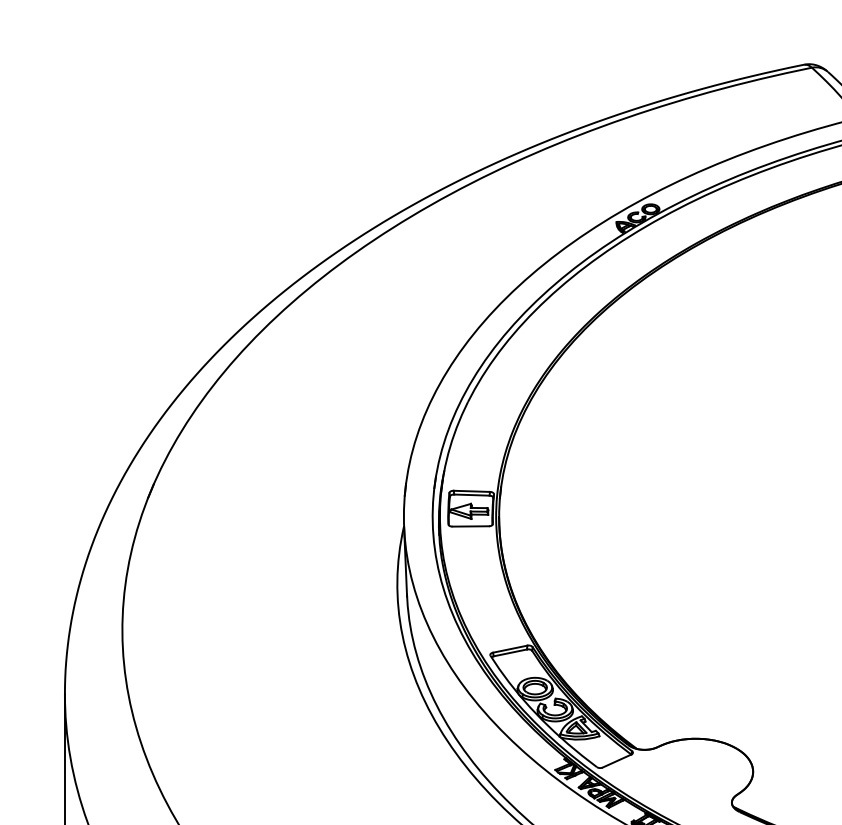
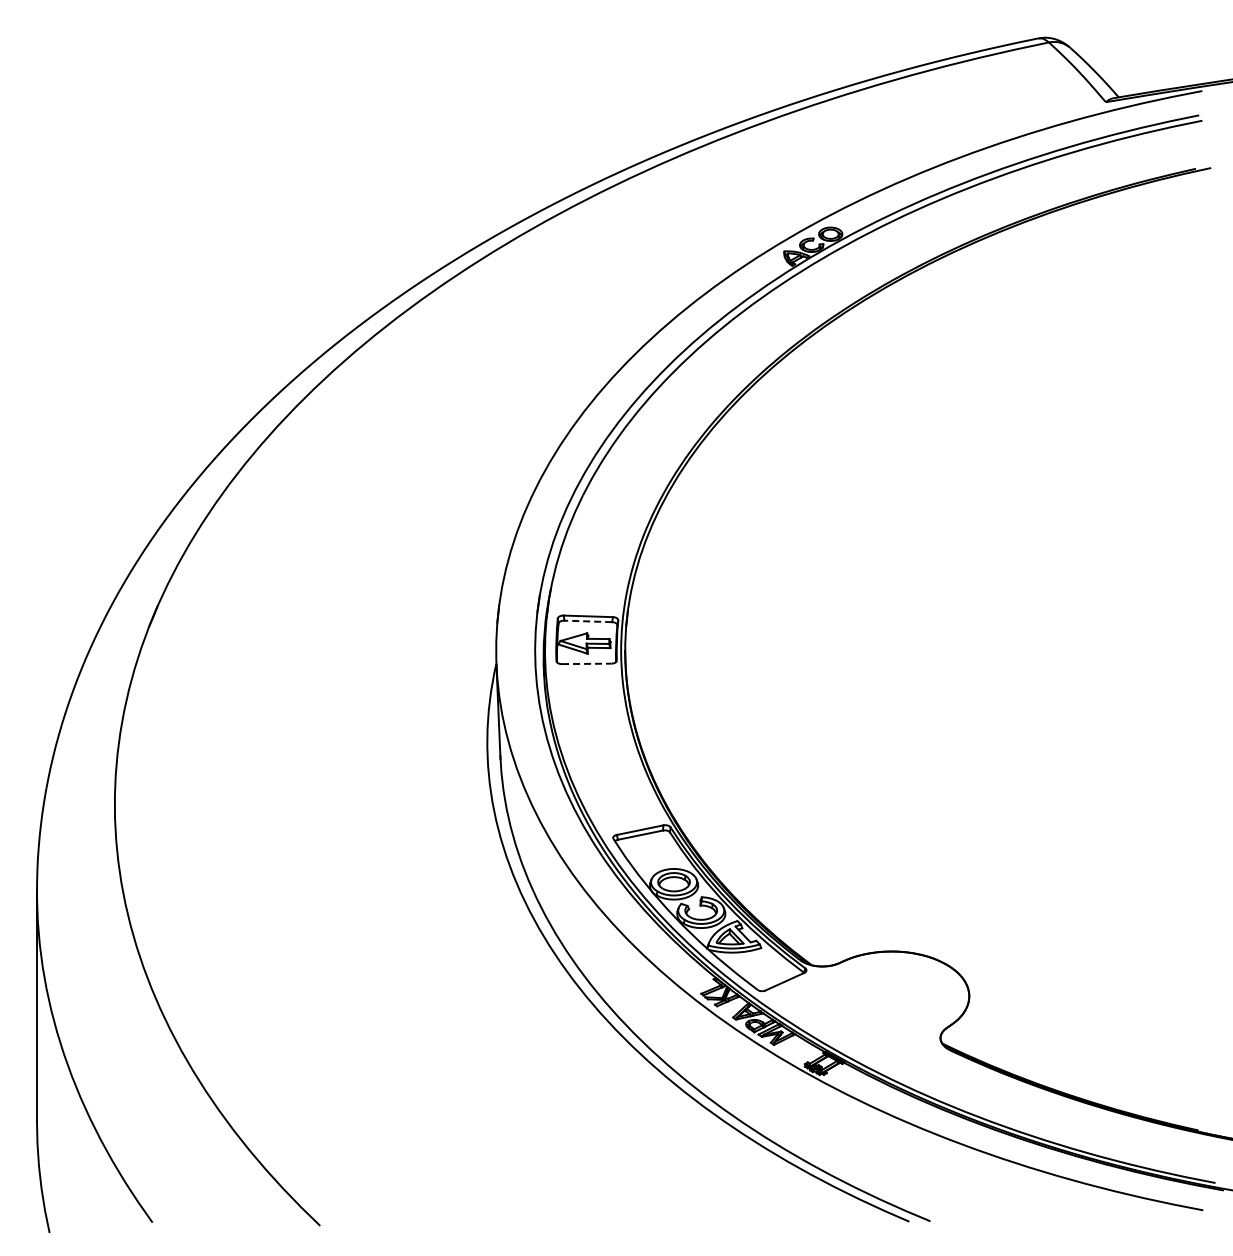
line: (472, 495) -> (588, 621), solid -> dashed
line: (470, 526) -> (586, 663), solid -> dashed

